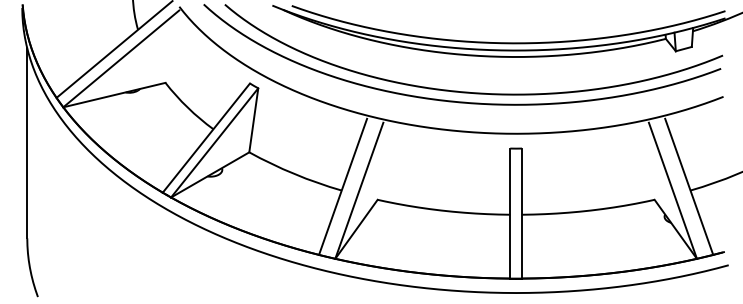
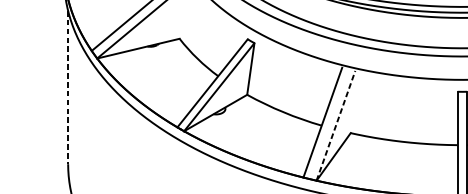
line: (27, 143) -> (68, 87), solid -> dashed
line: (359, 190) -> (336, 125), solid -> dashed

